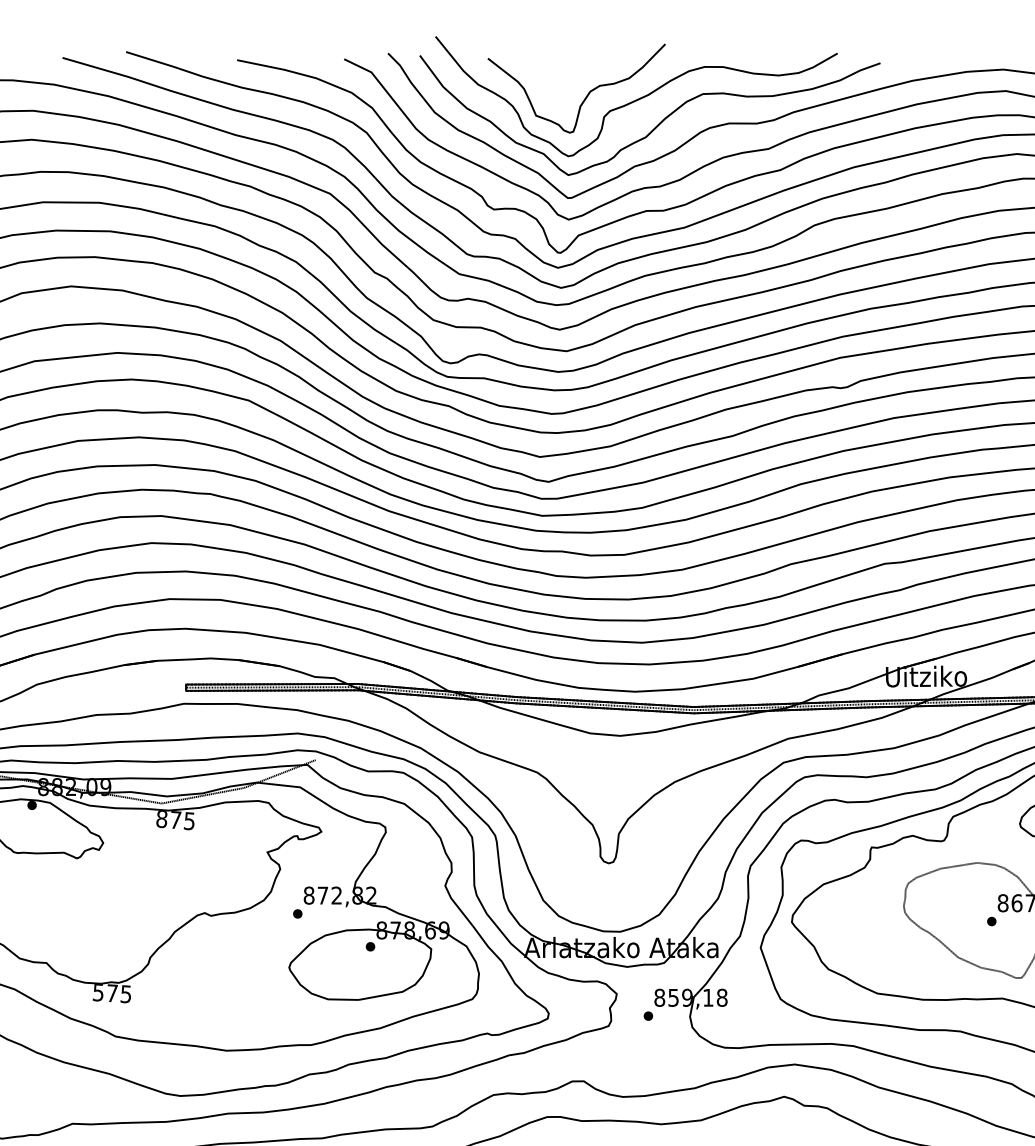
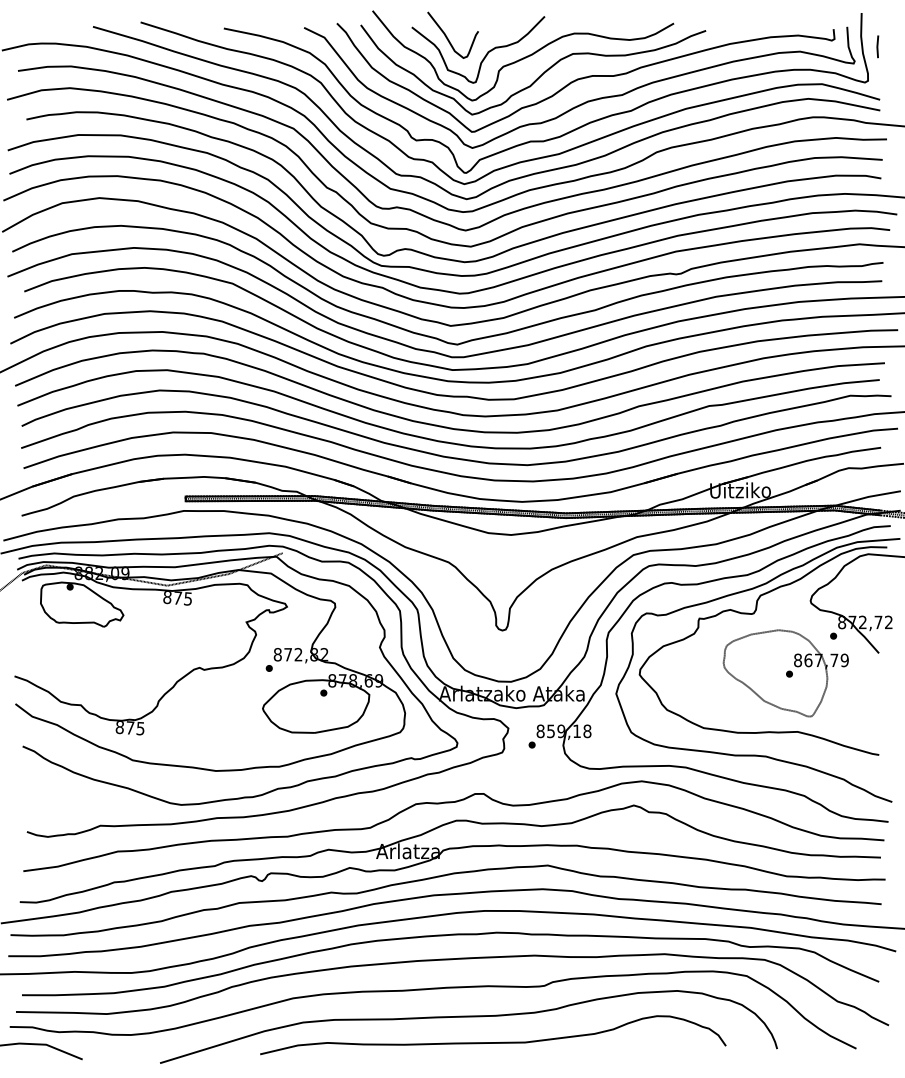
curve: (535, 70) -> (447, 36), added
text: (97, 992) -> (119, 727), 575 -> 875

